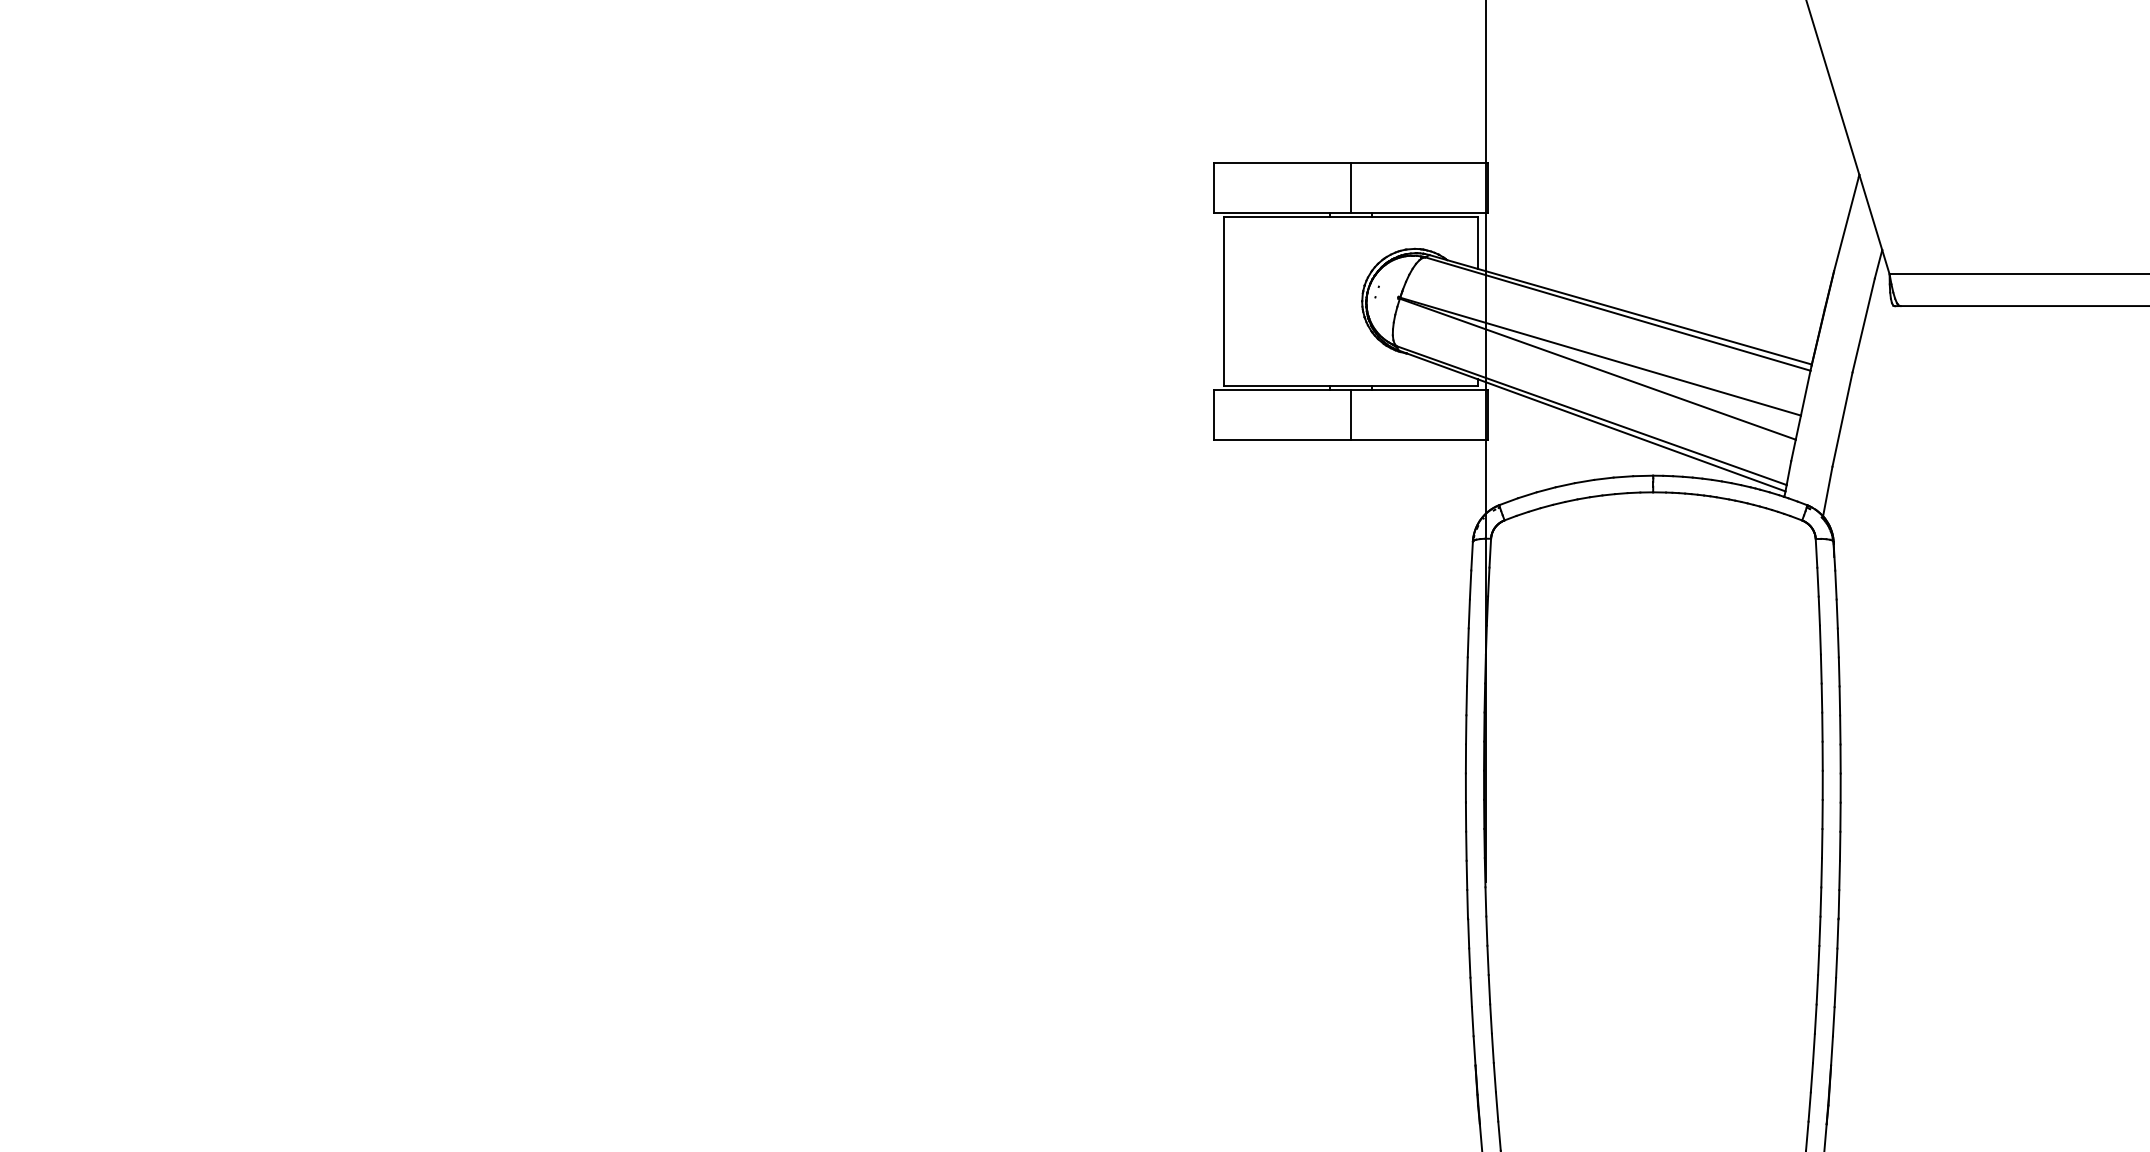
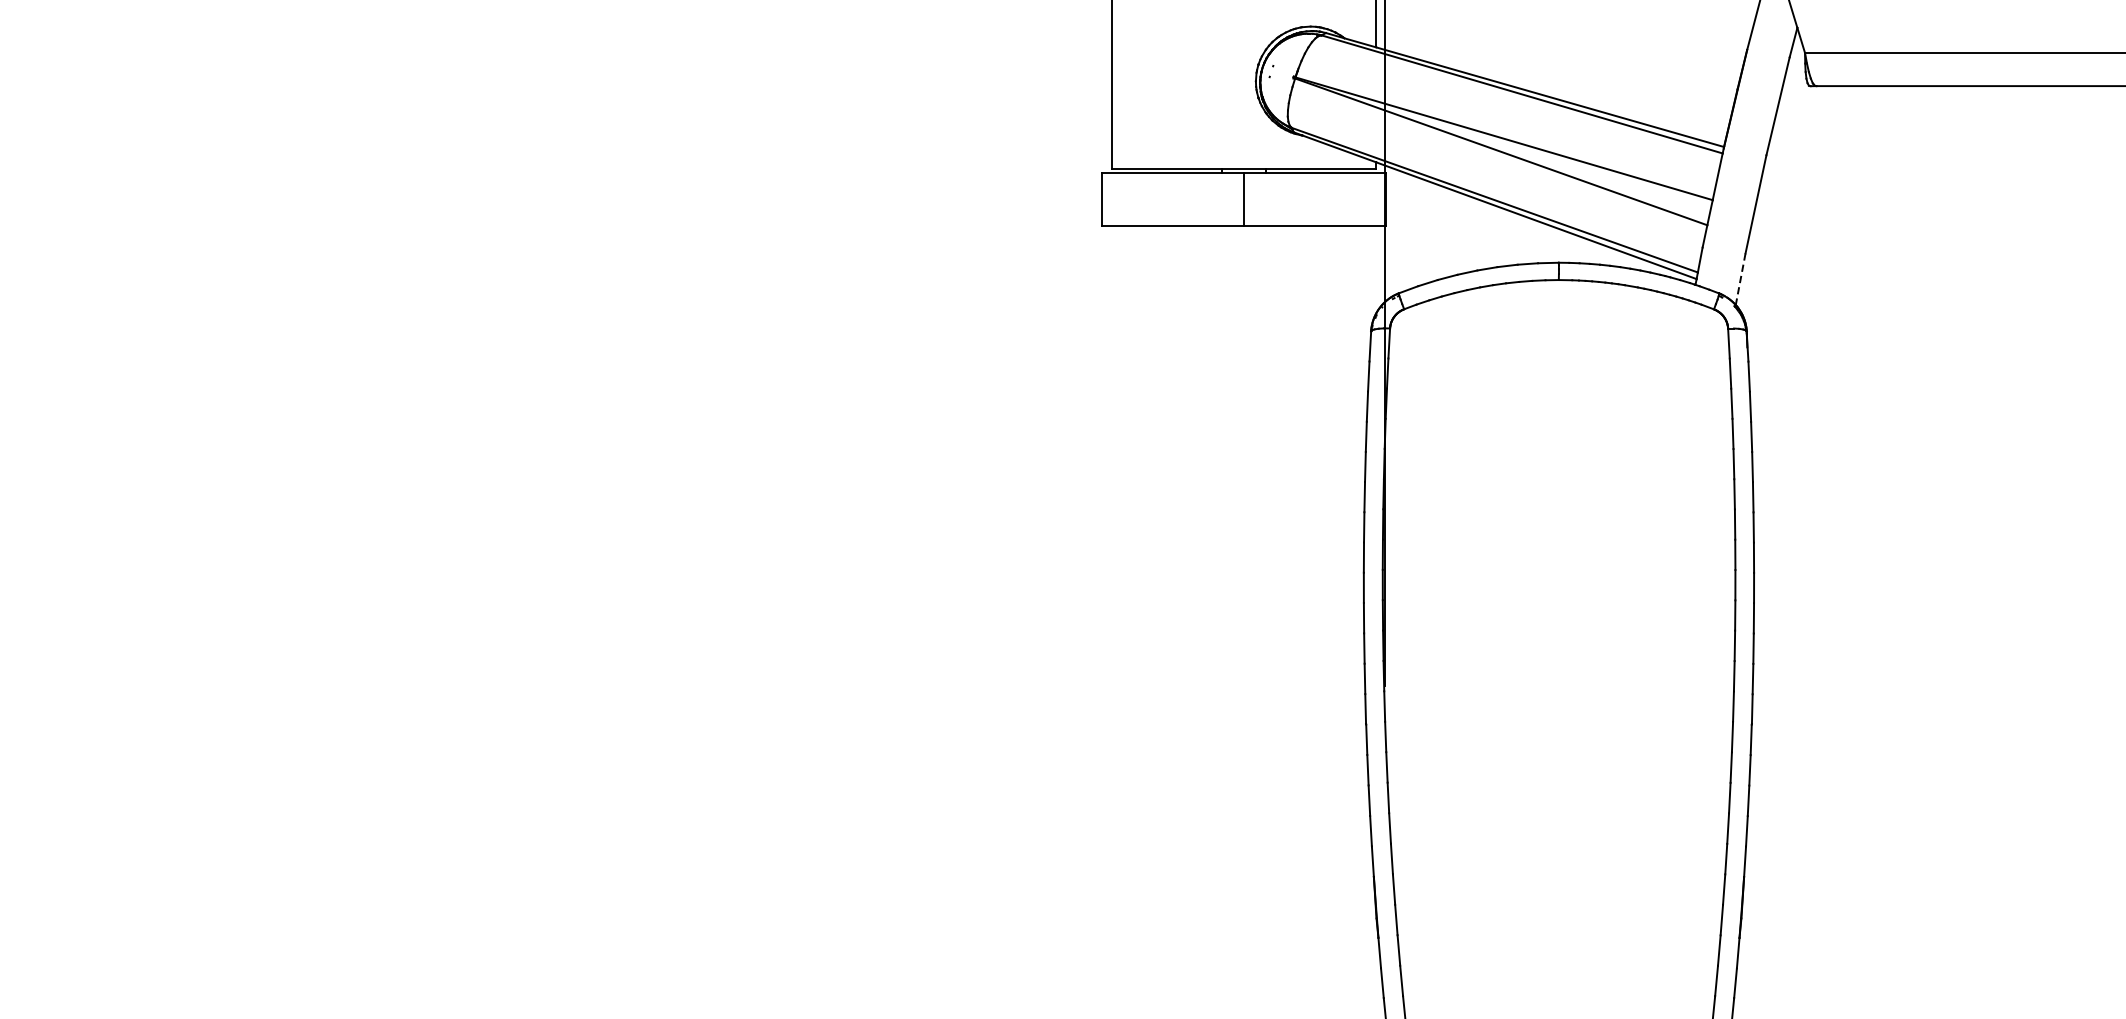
line: (1827, 492) -> (1740, 280), solid -> dashed

